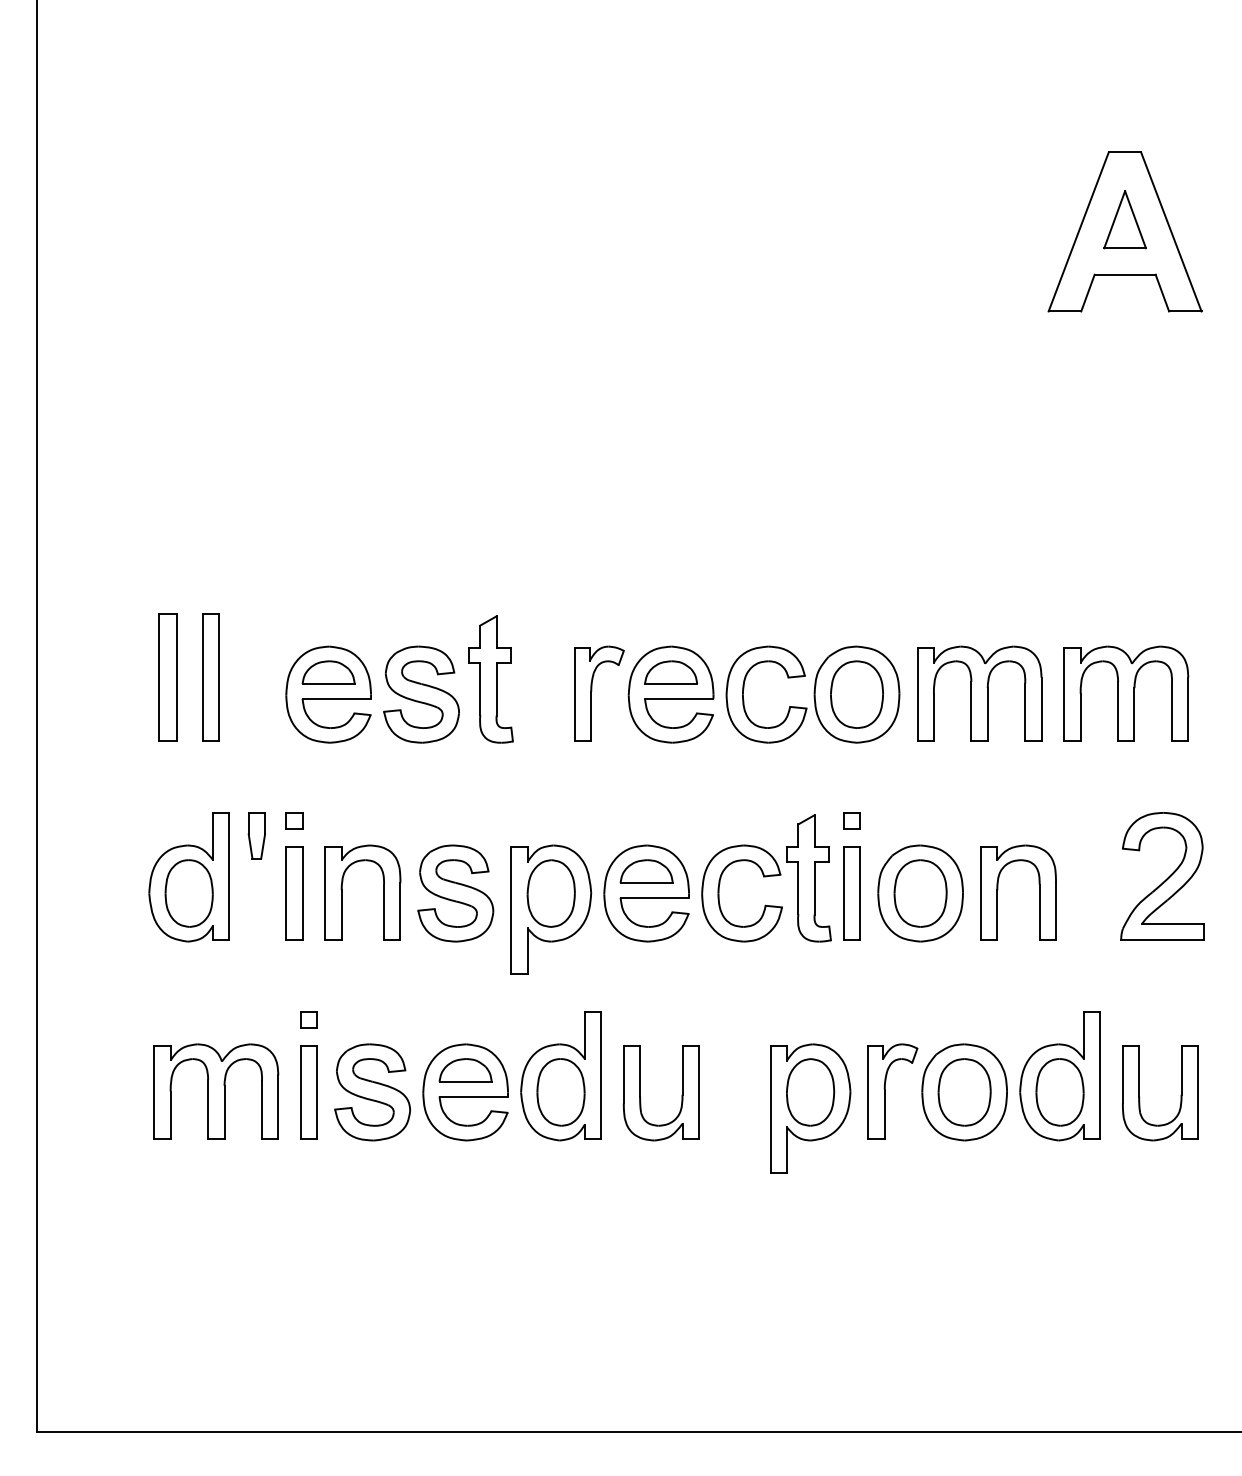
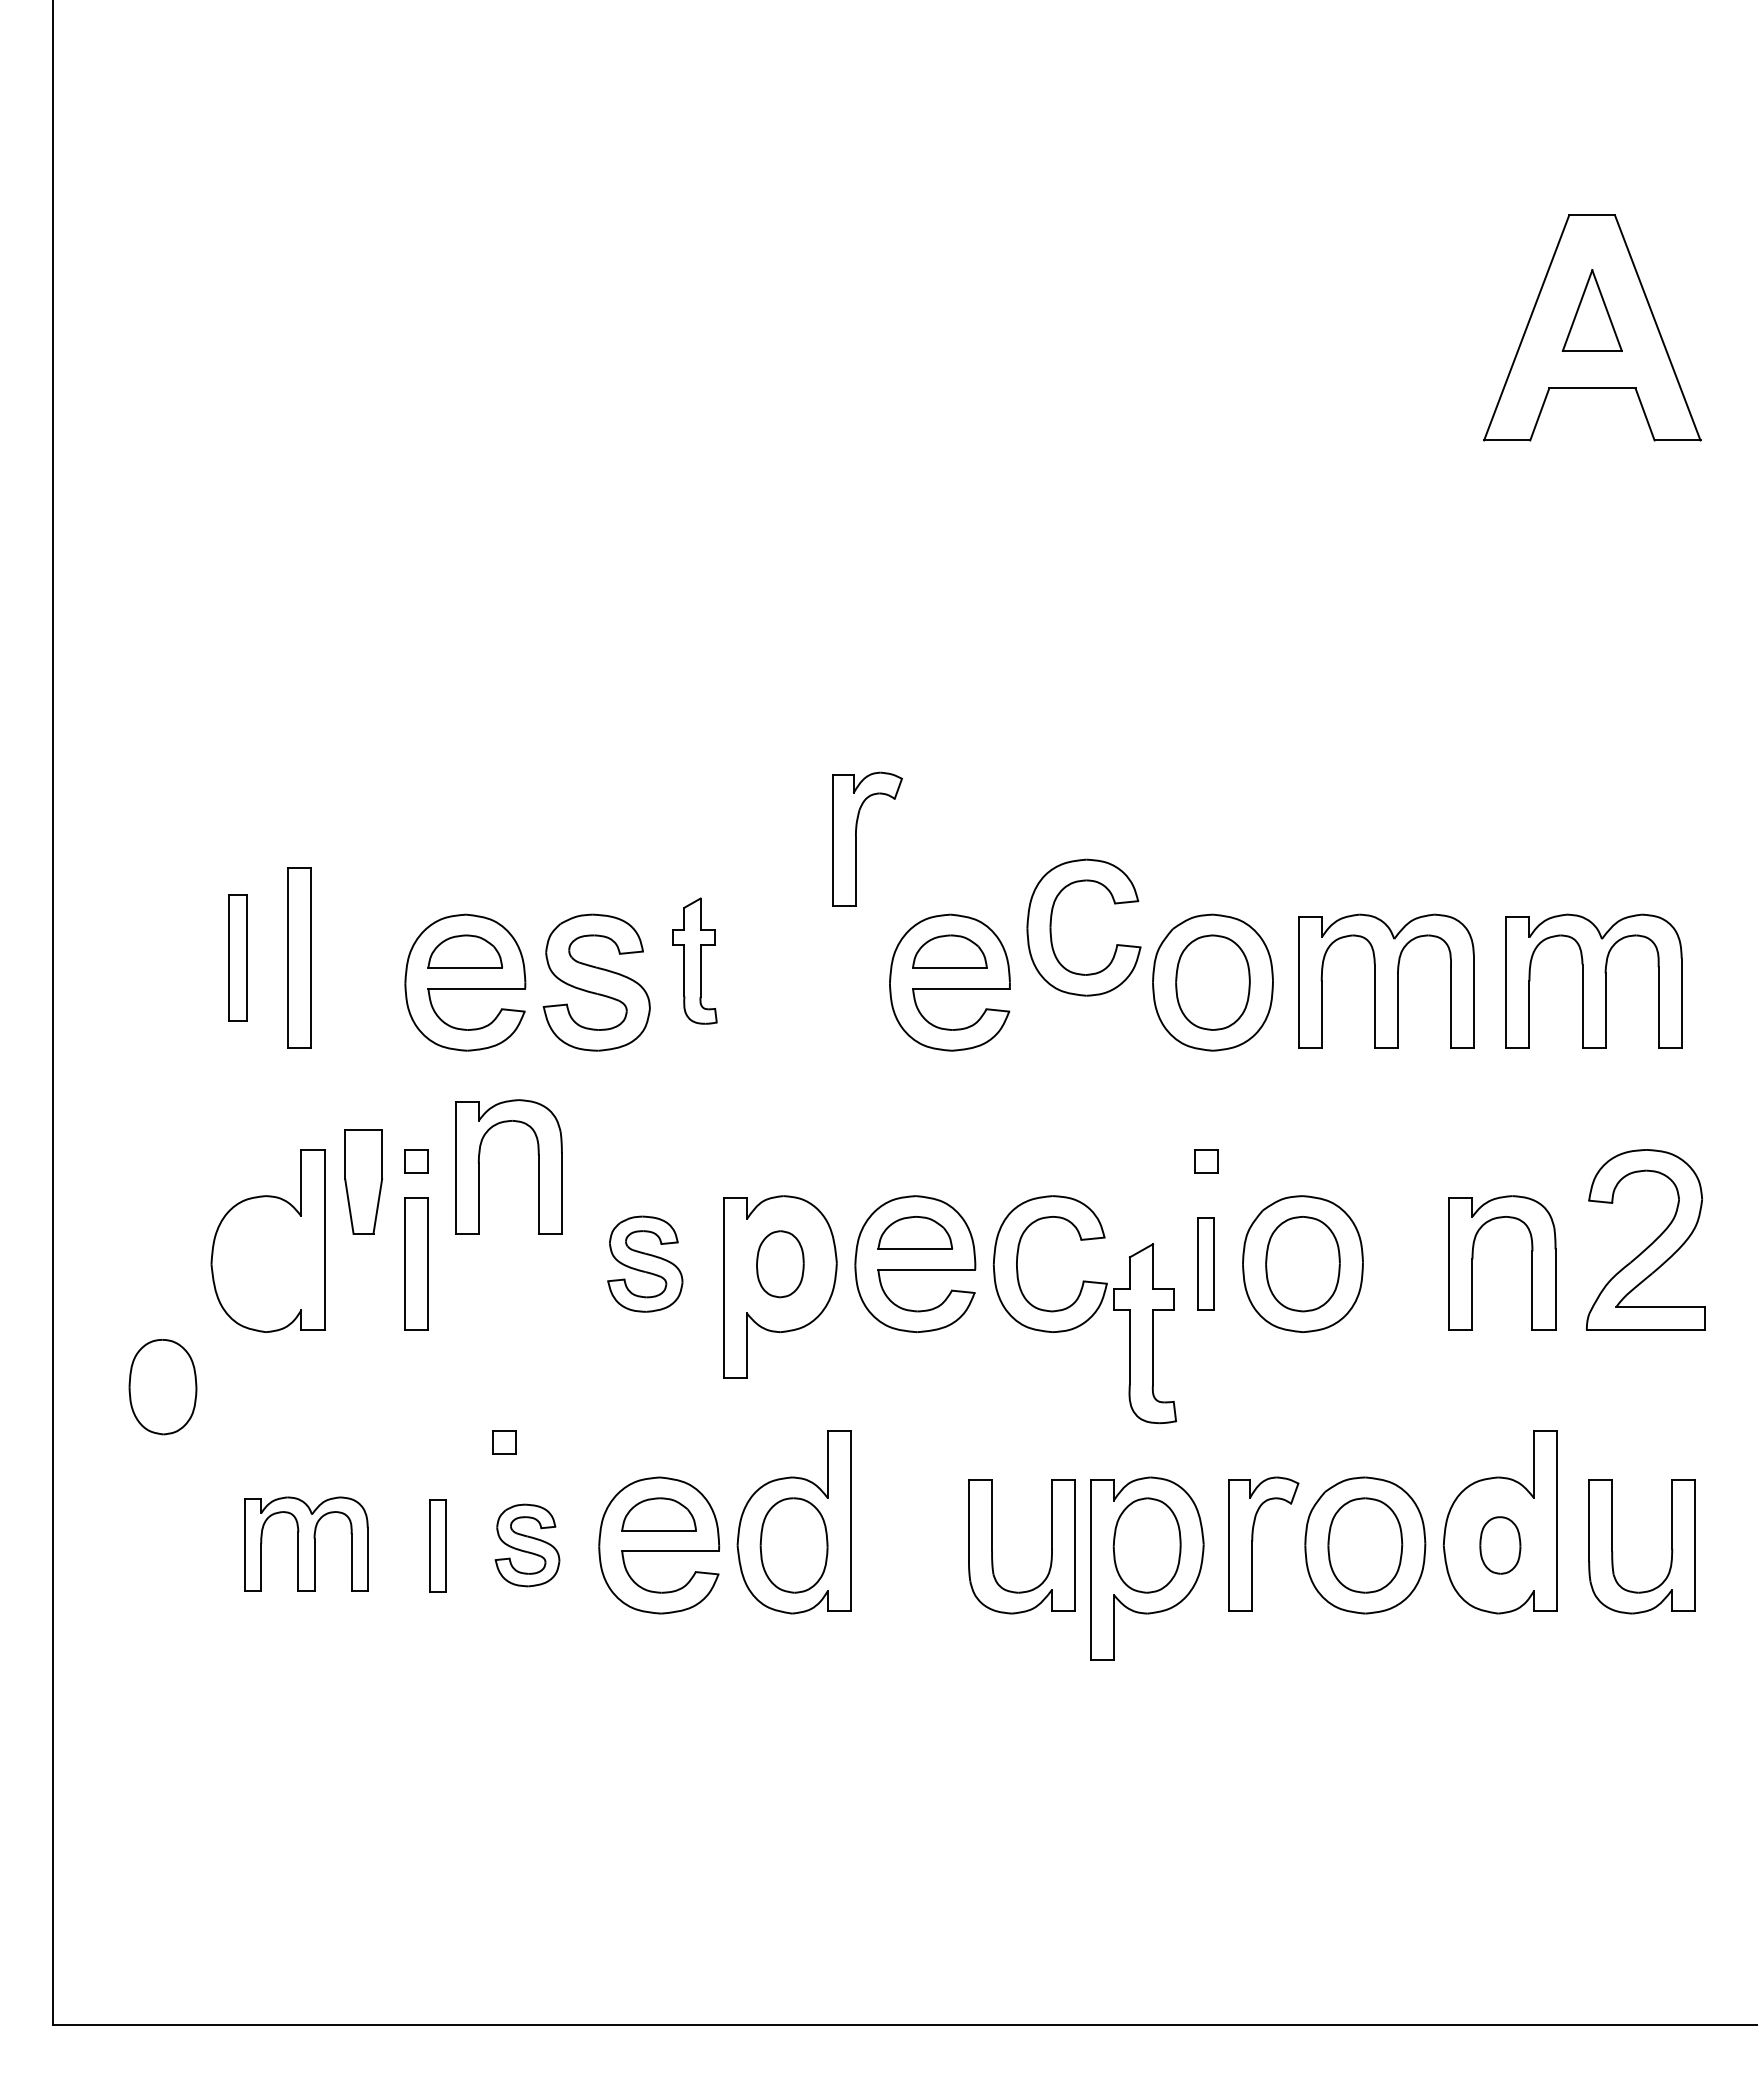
part: (167, 676) -> (237, 957), size x0.7
part: (490, 678) -> (694, 960), size x0.7
part: (591, 693) -> (856, 838), moved
part: (743, 694) -> (1051, 927), moved
part: (256, 835) -> (363, 1182), size x1.6
part: (808, 878) -> (1144, 1333), moved
part: (342, 892) -> (479, 1166), moved
part: (1039, 892) -> (1531, 1262), moved
part: (188, 893) -> (162, 1387), moved
part: (455, 893) -> (645, 1264), size x0.7
part: (551, 893) -> (780, 1264), size x0.7
part: (852, 893) -> (1206, 1263), size x0.7
part: (308, 1019) -> (504, 1442), moved
part: (216, 1090) -> (306, 1543), size x0.7
part: (308, 1092) -> (437, 1545), size x0.7
part: (372, 1092) -> (527, 1545), size x0.6
part: (1060, 1092) -> (1500, 1545), size x0.6
part: (640, 1093) -> (992, 1546), moved

